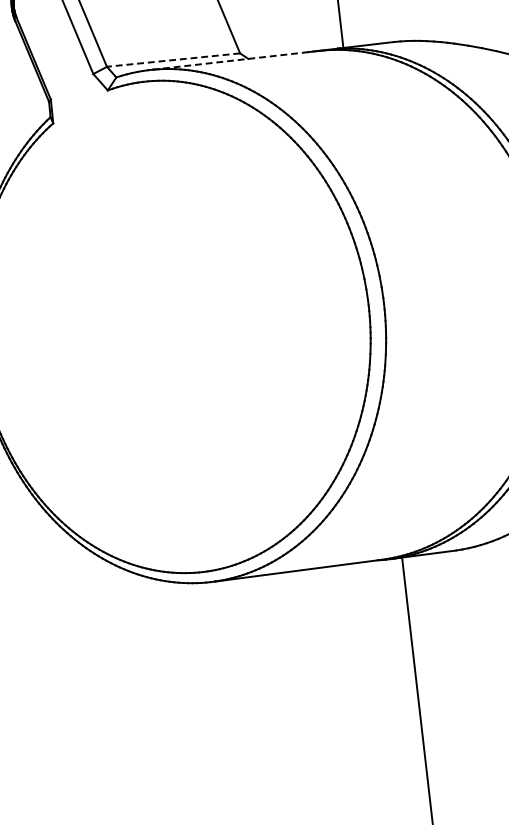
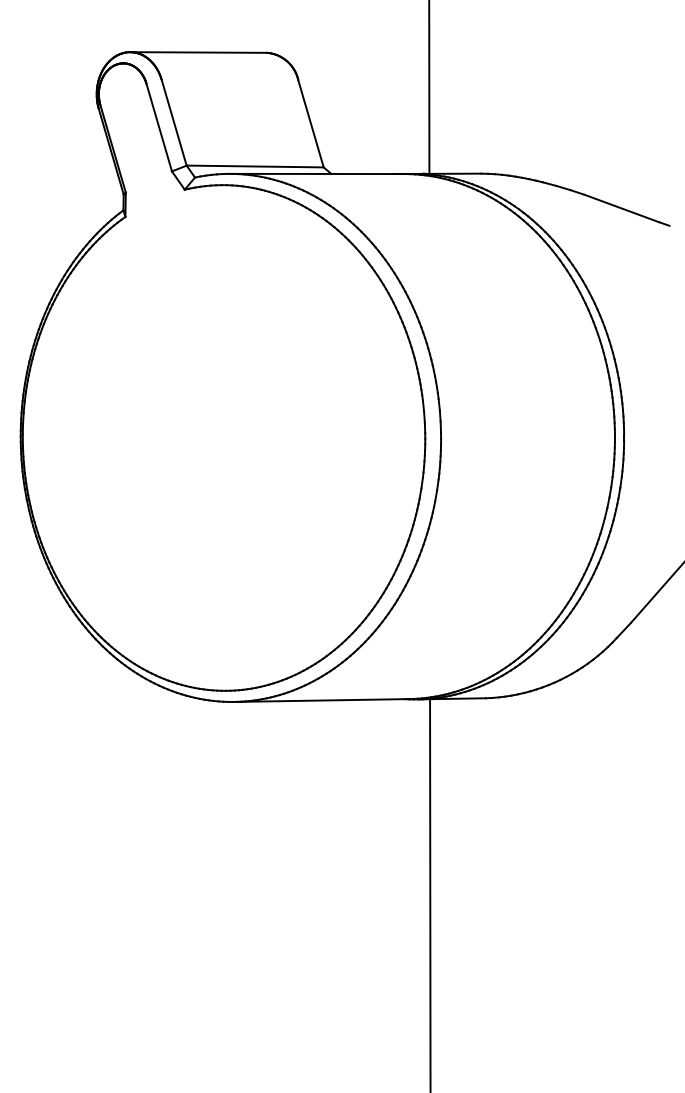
line: (234, 59) -> (317, 173), dashed -> solid
line: (173, 60) -> (255, 166), dashed -> solid

